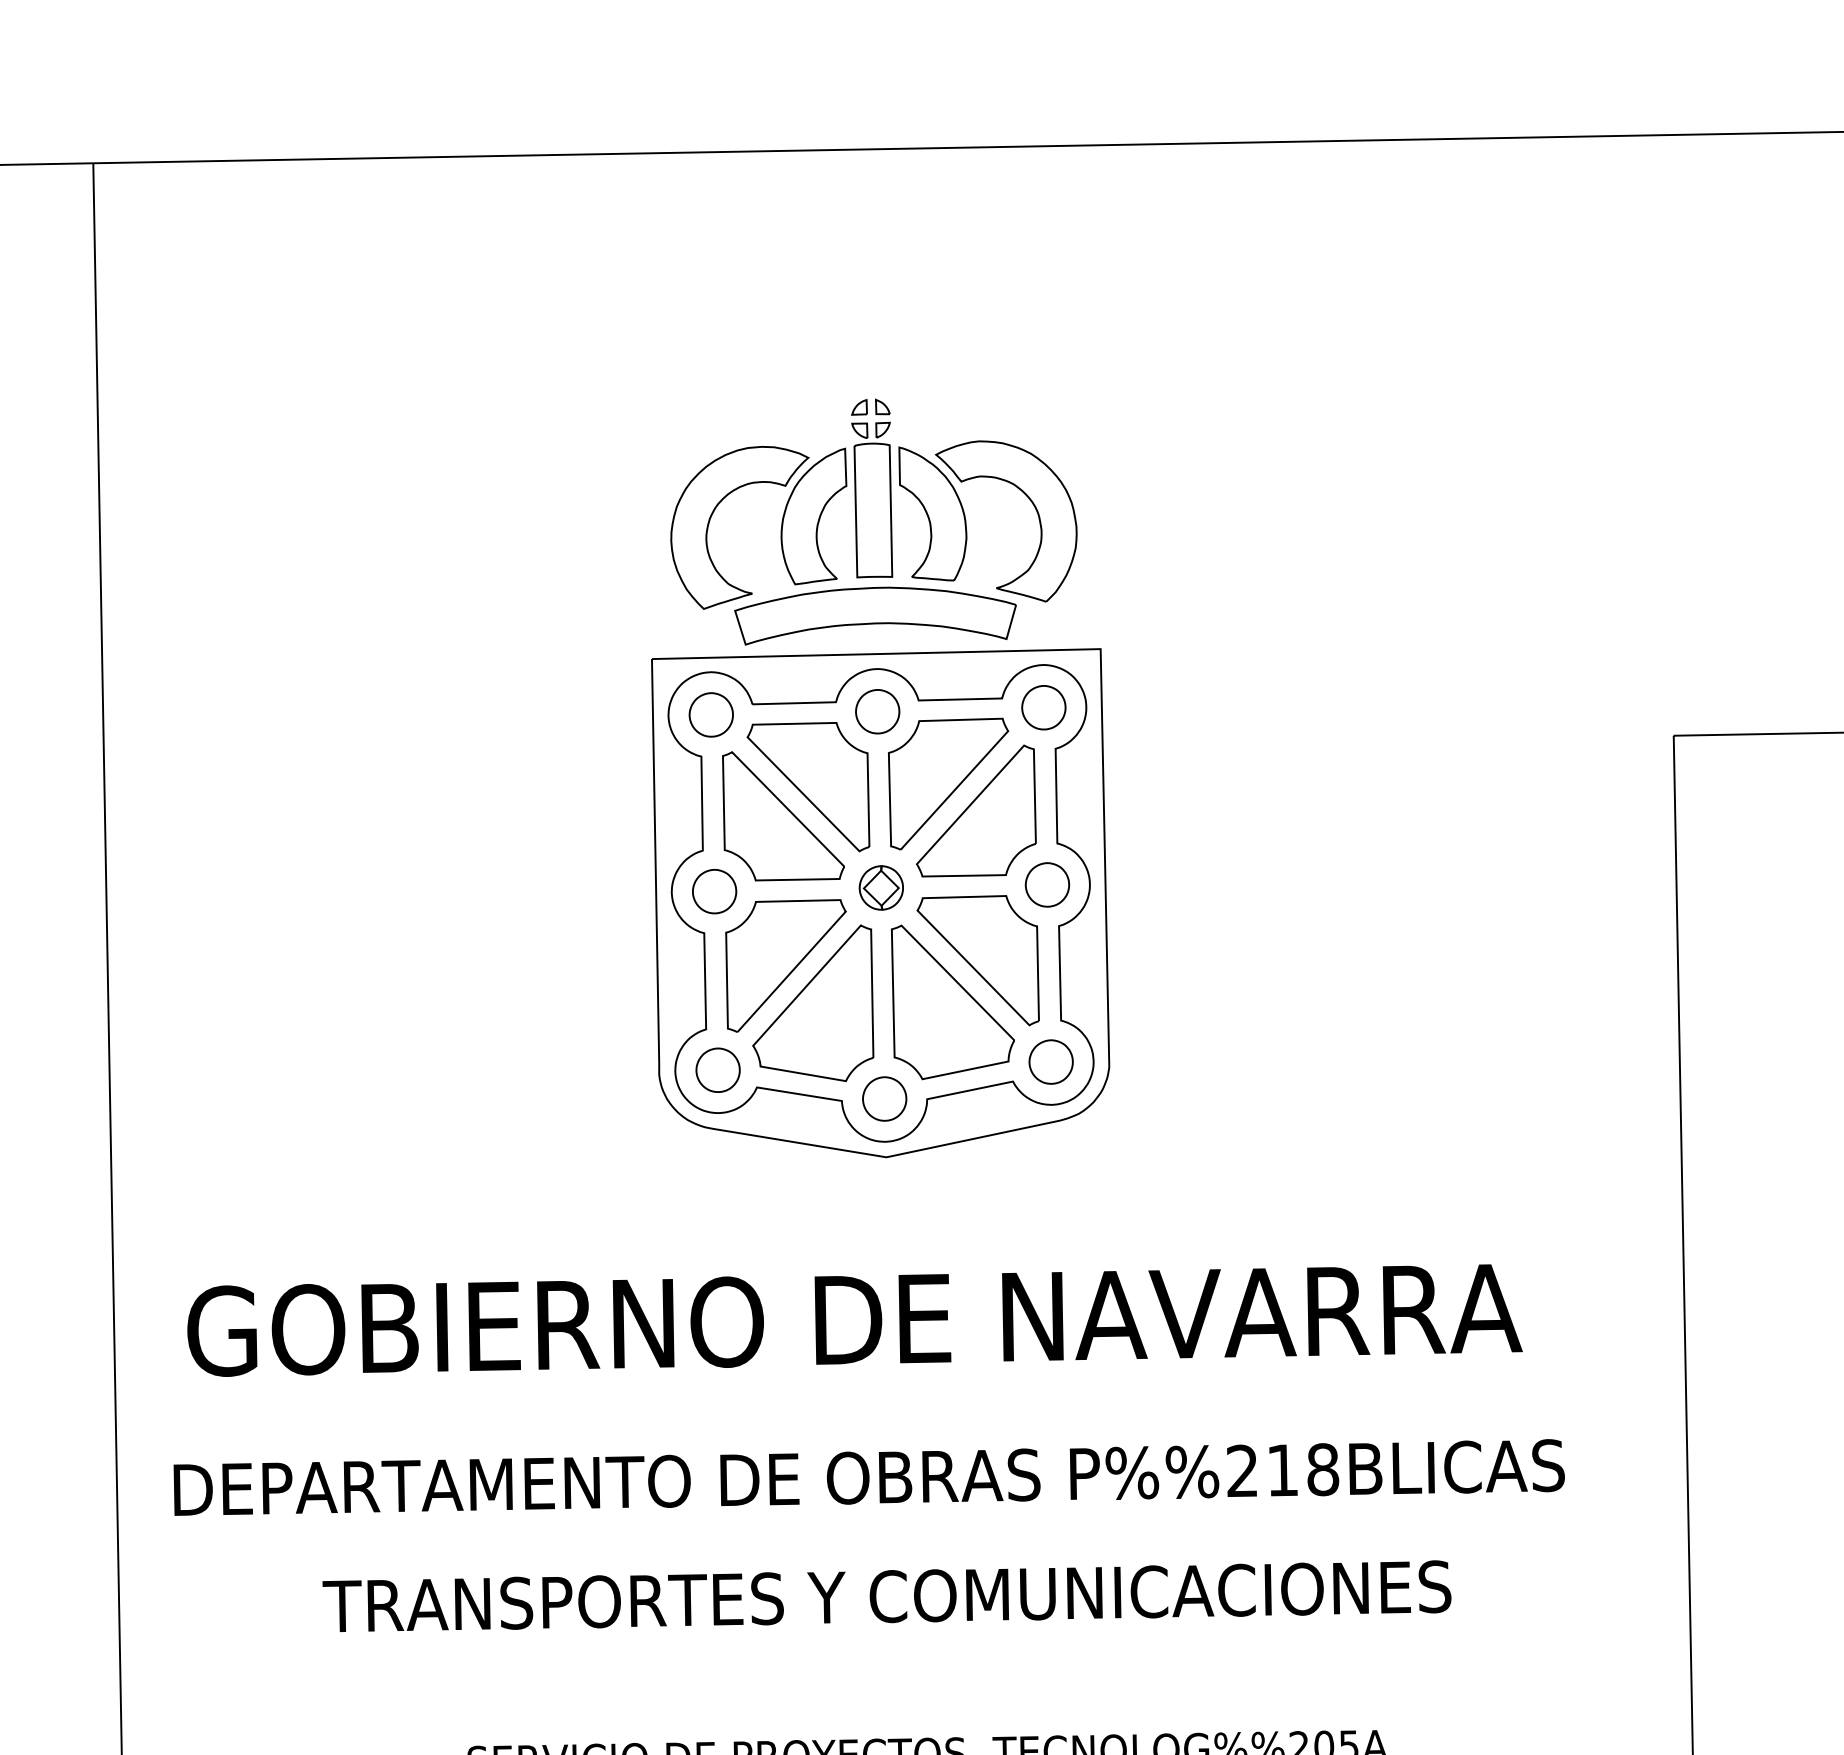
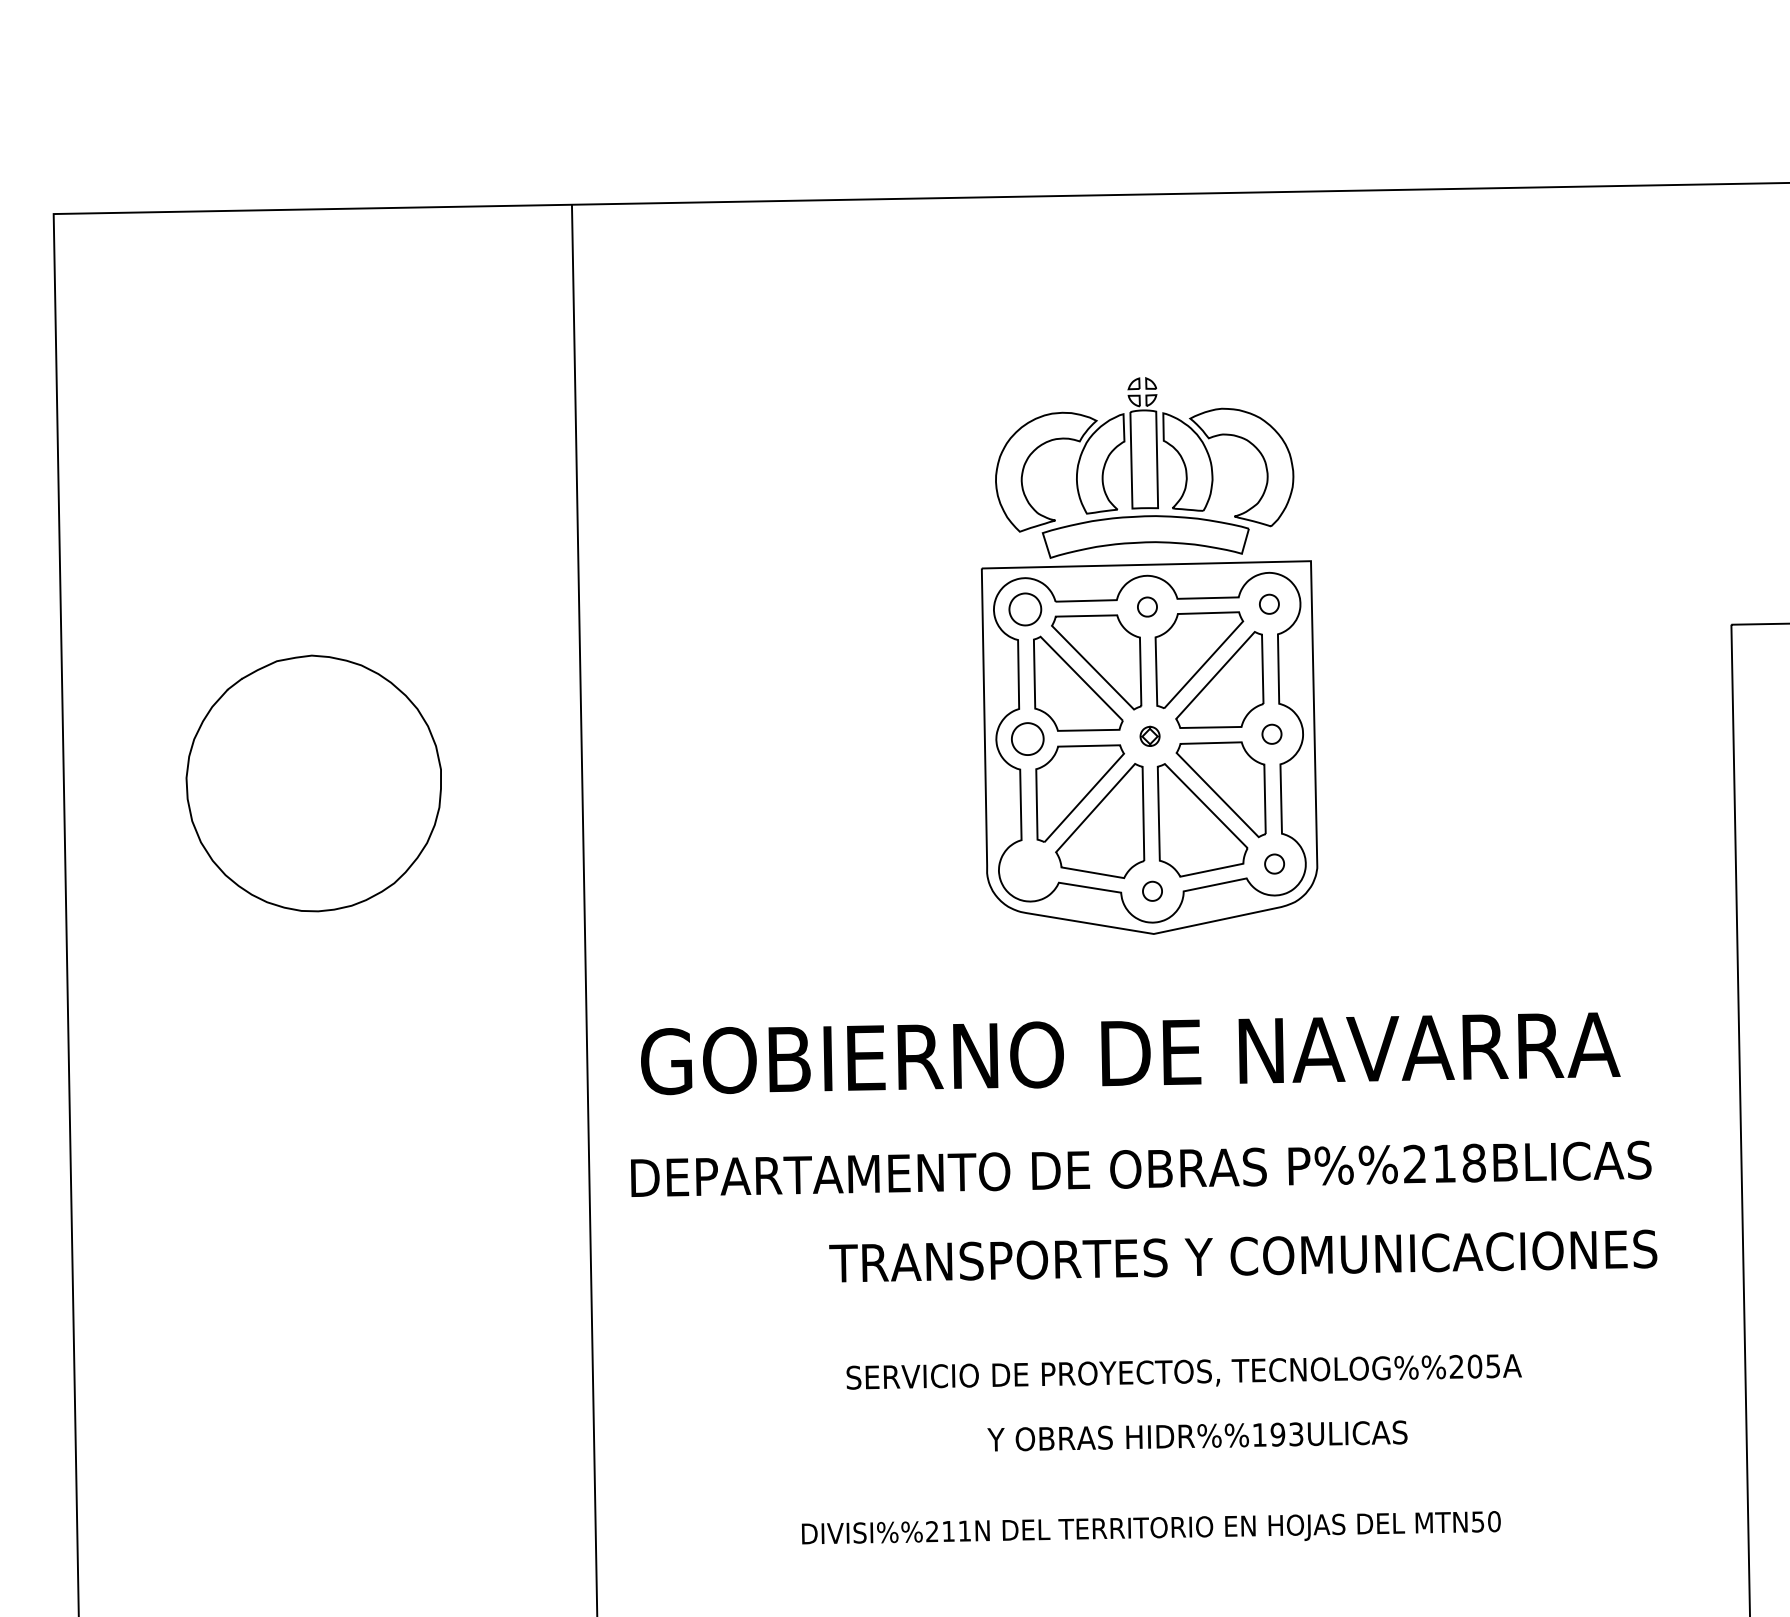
part: (1044, 708) -> (1269, 604), size x0.6
part: (877, 710) -> (1147, 606), size x0.6
part: (1046, 885) -> (1271, 734), size x0.6
part: (880, 888) -> (1149, 736), size x0.6
part: (1050, 1061) -> (1274, 863), size x0.6
part: (718, 1069) -> (1030, 869), removed
part: (884, 1099) -> (1152, 891), size x0.6
text: (887, 1595) -> (1243, 1255), moved

